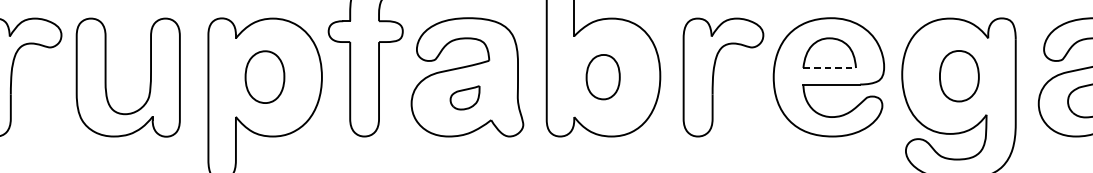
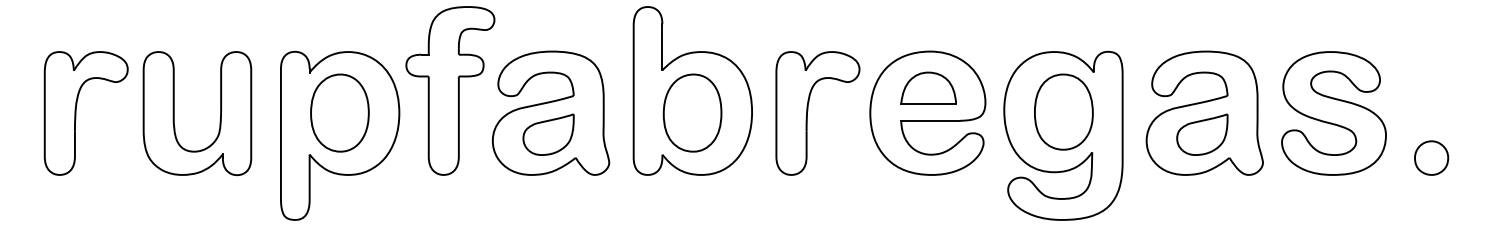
line: (830, 67) -> (929, 103), dashed -> solid
part: (959, 75) -> (1063, 111), size x1.43
part: (264, 76) -> (339, 112), size x1.43
part: (603, 76) -> (692, 112), size x1.67
part: (465, 97) -> (548, 134), size x1.67

